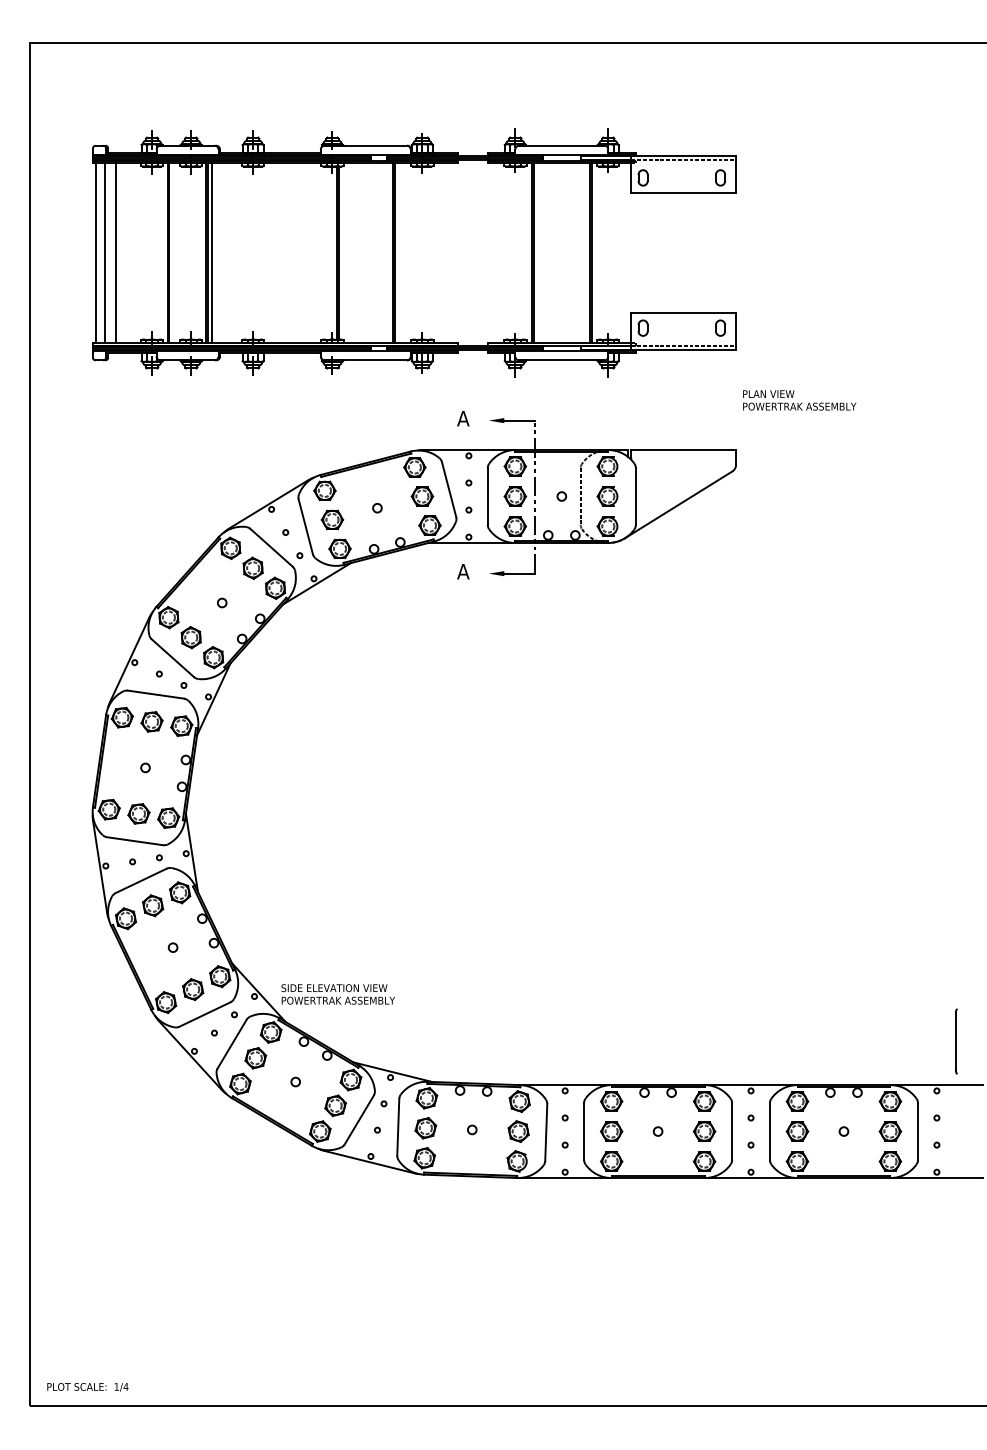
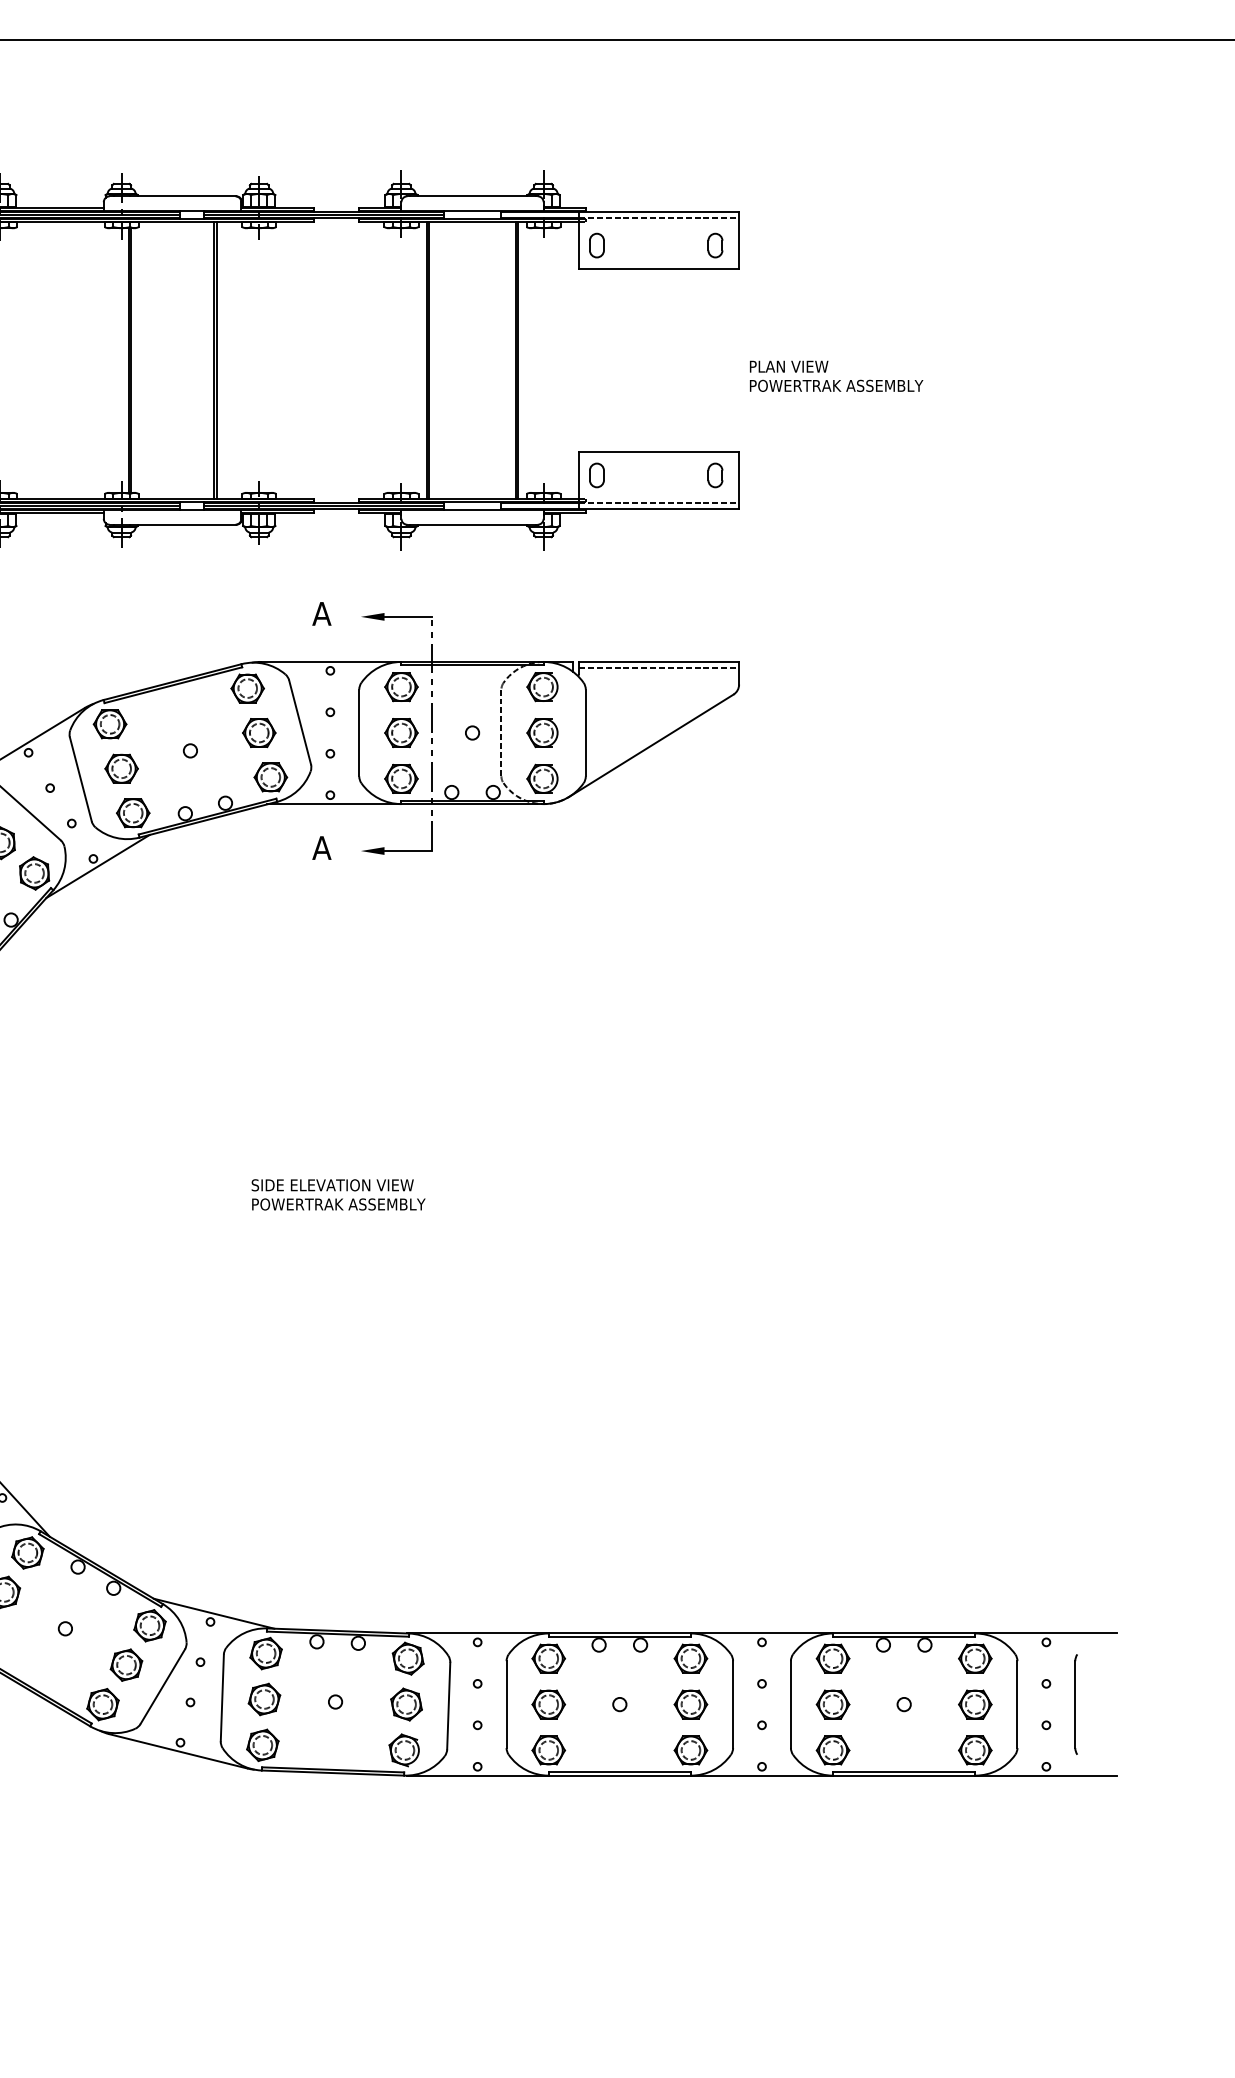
text: (799, 400) -> (836, 376), moved
line: (683, 453) -> (658, 667), added
text: (337, 994) -> (337, 1195), moved
part: (955, 1041) -> (1074, 1704), moved

